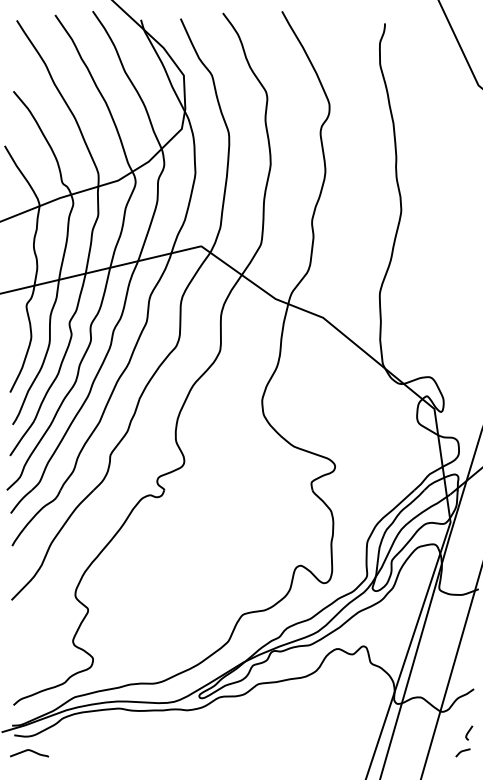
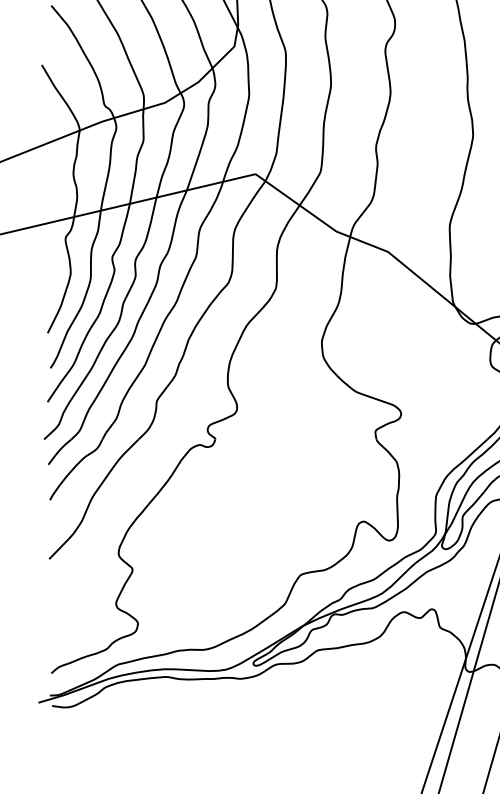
curve: (29, 751) -> (68, 723), removed

